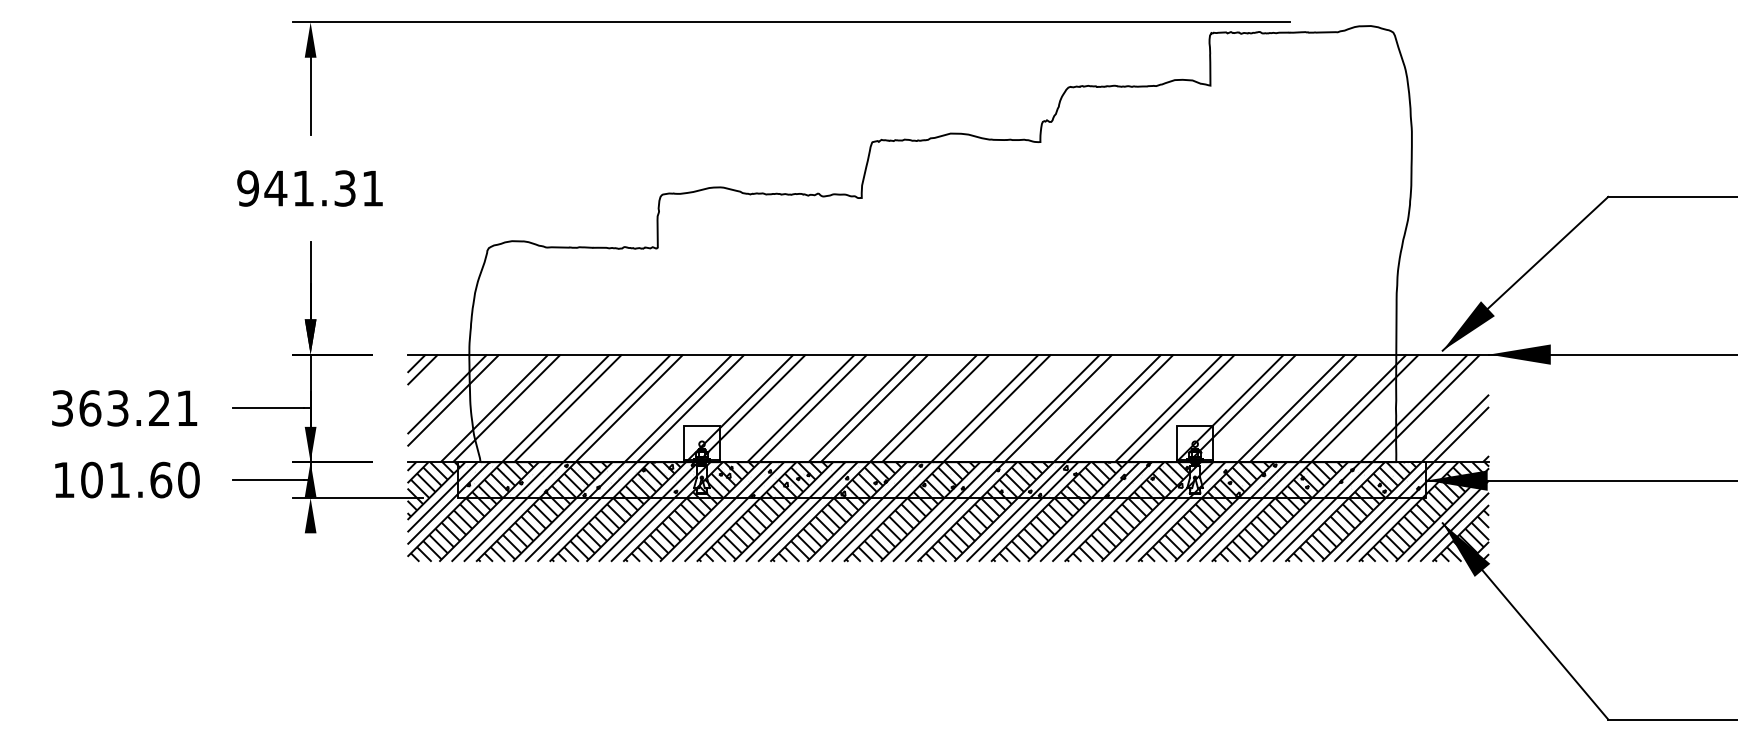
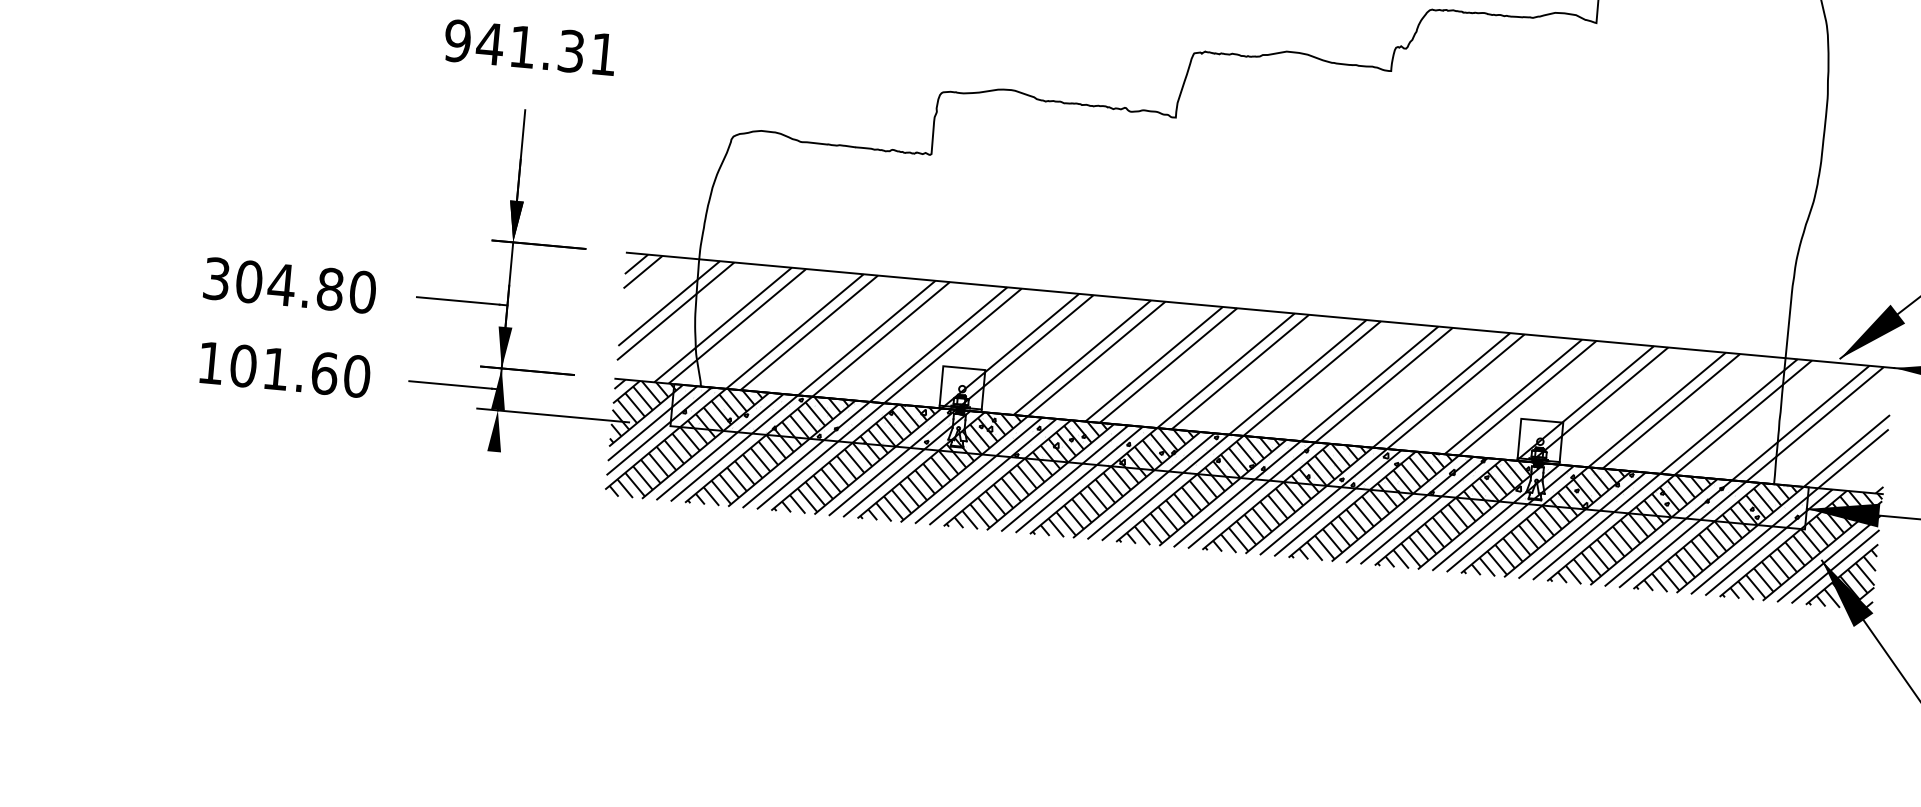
text: (138, 408) -> (305, 287), 363.21 -> 304.80

